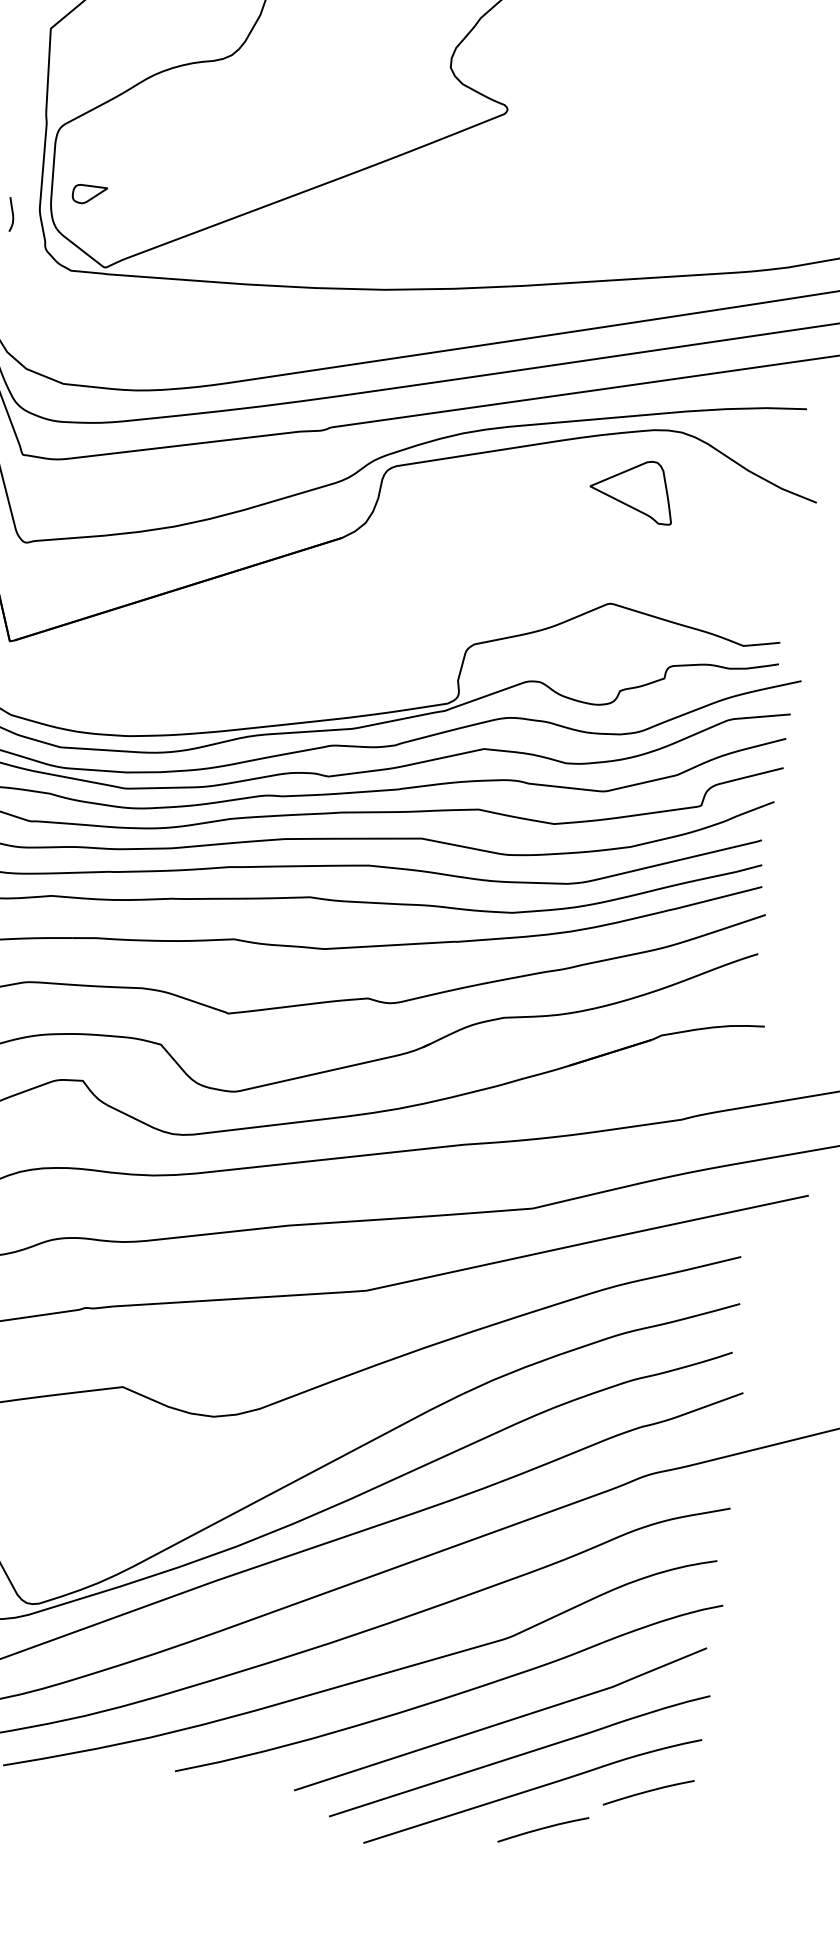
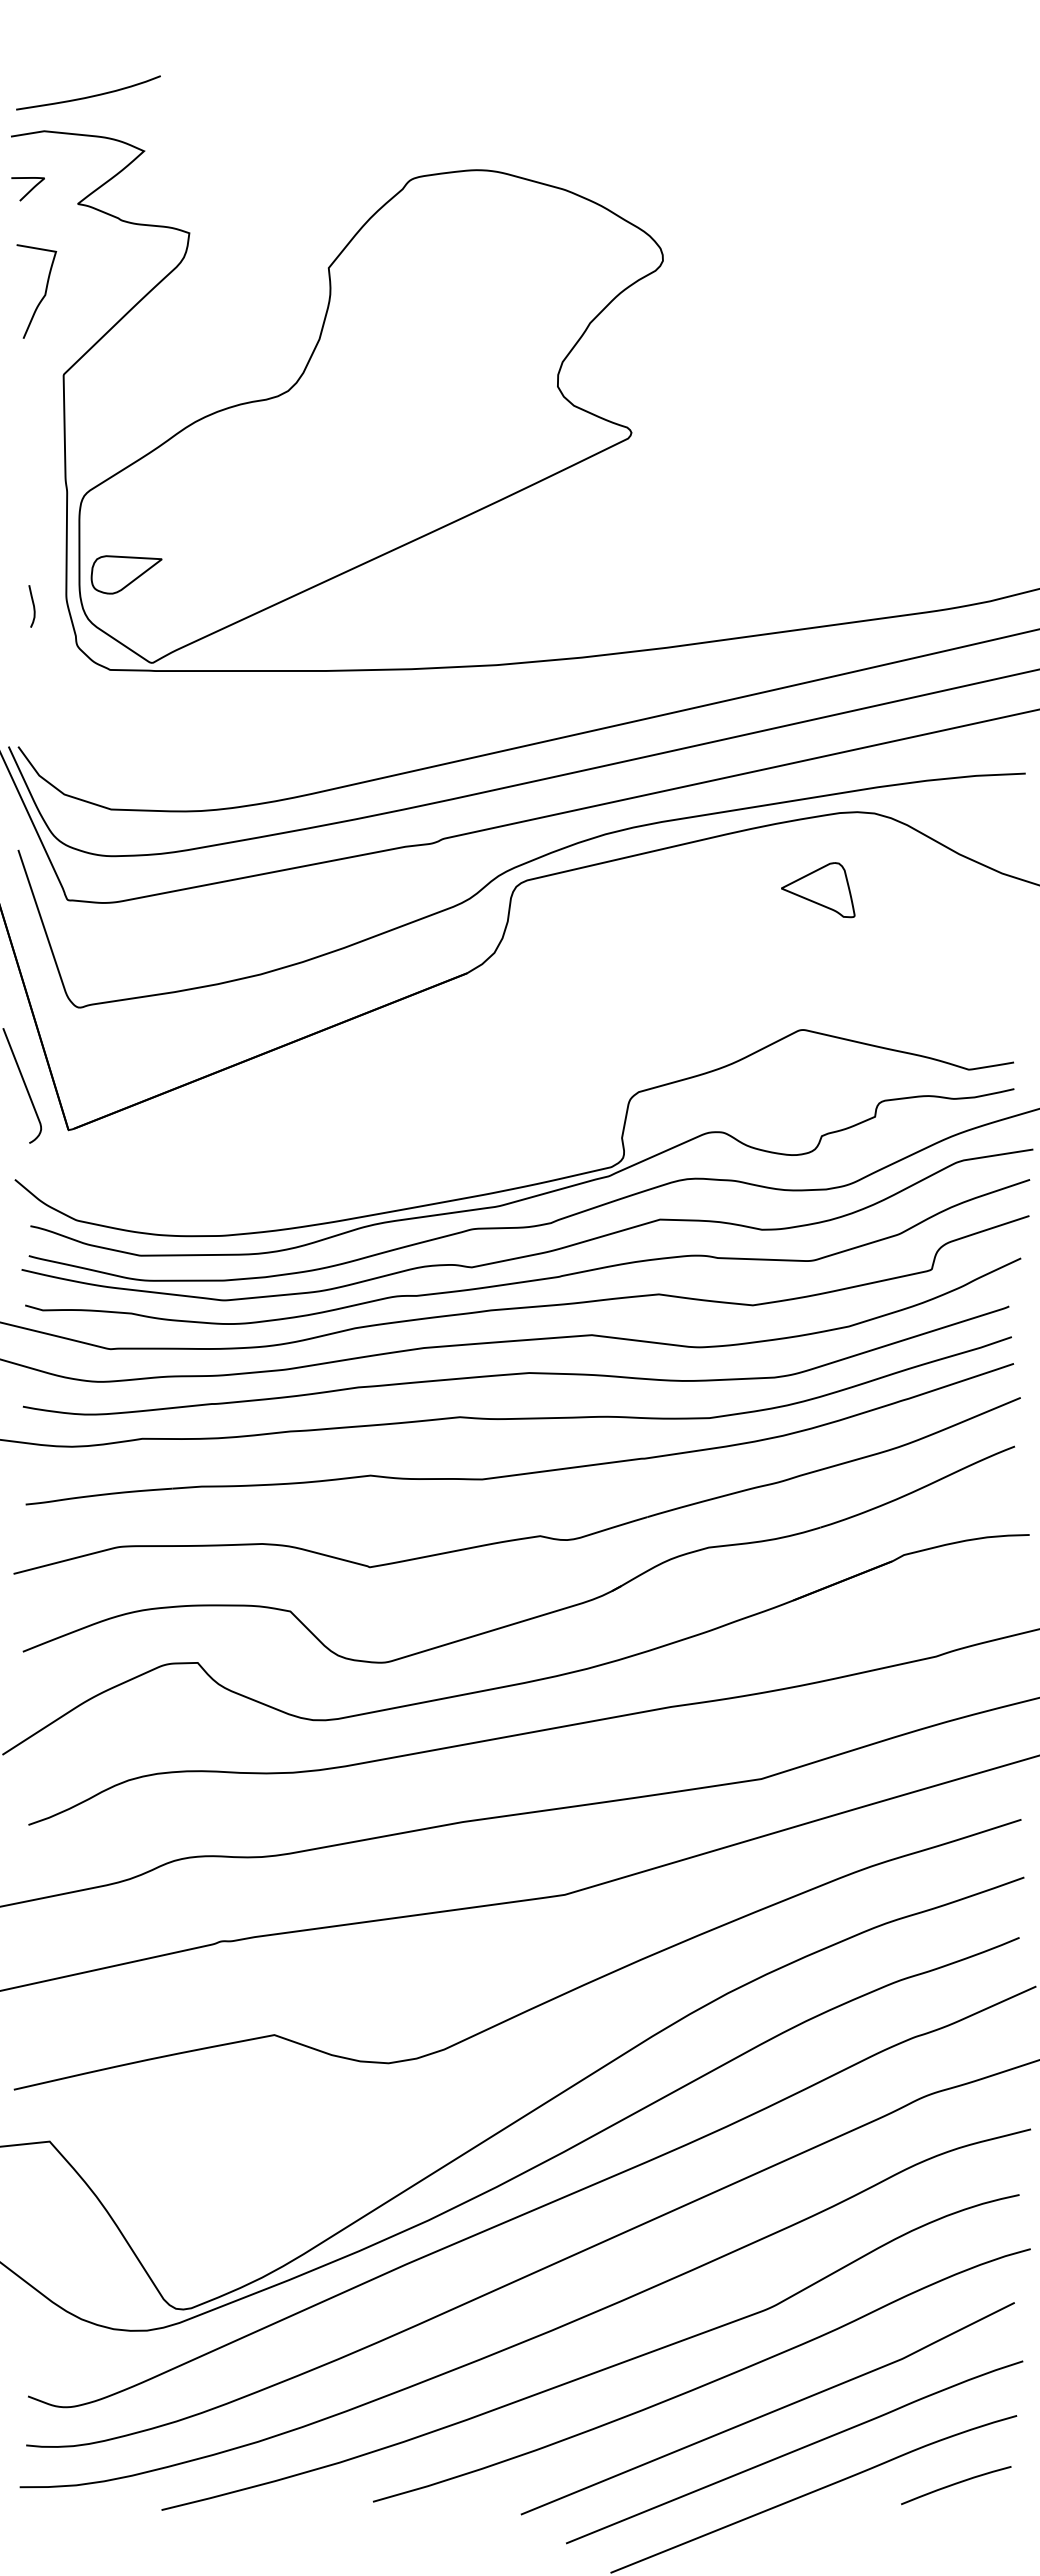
part: (89, 194) -> (126, 574), size x1.67
part: (632, 491) -> (818, 890), size x0.71
curve: (543, 1829) -> (830, 2539), removed

